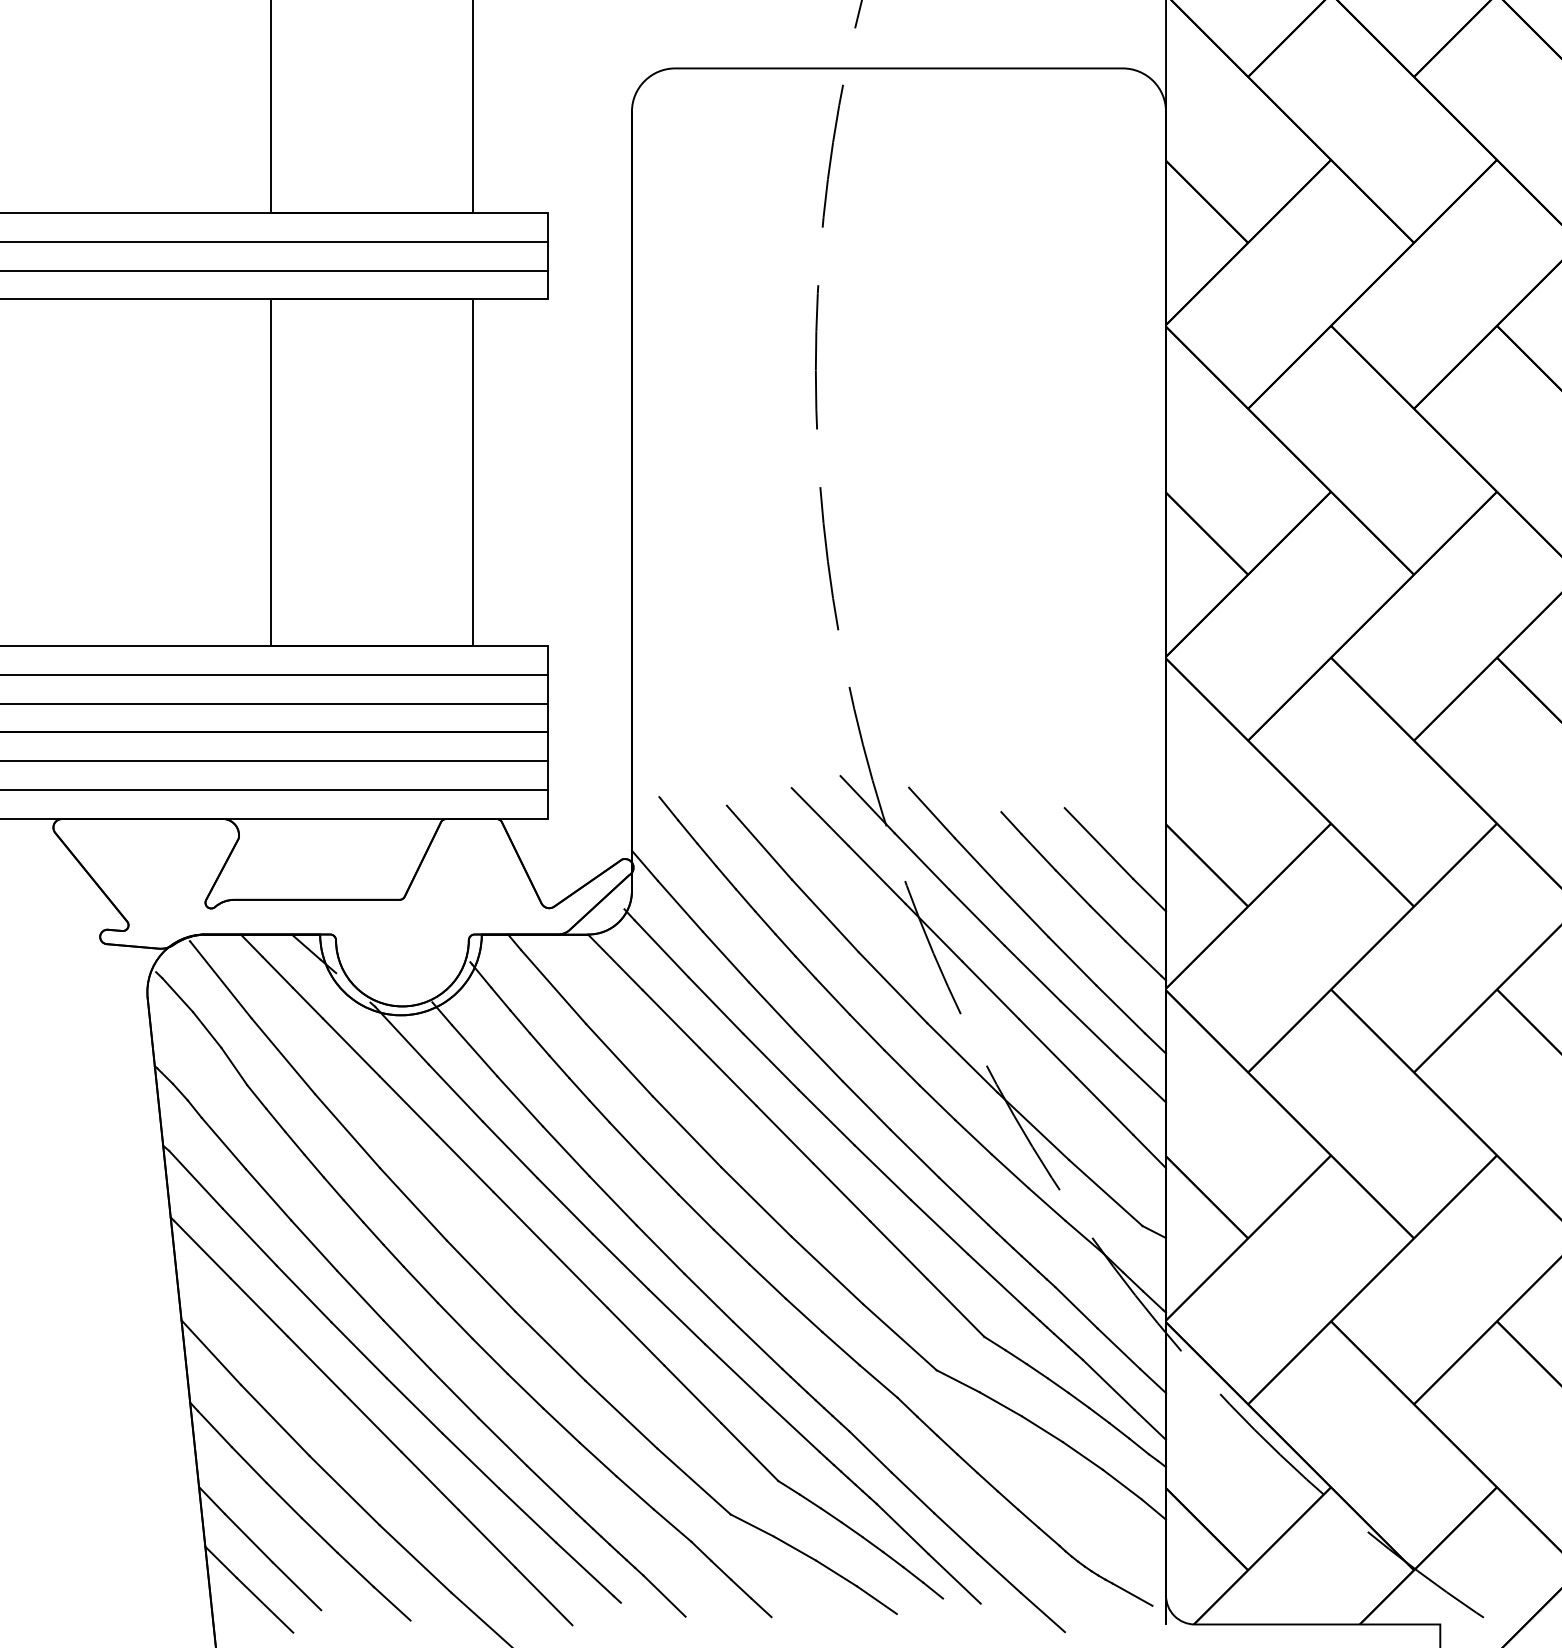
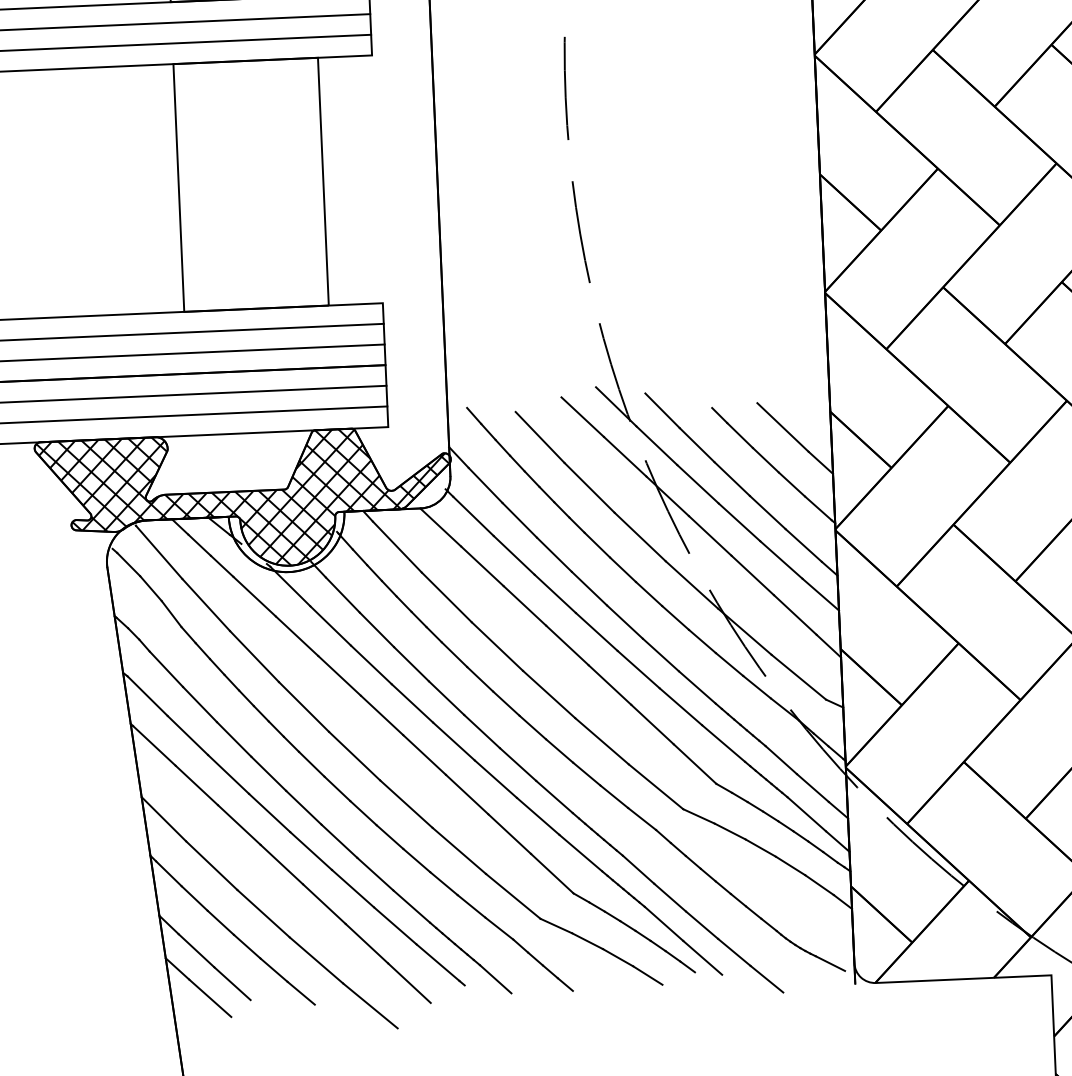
hatch: (343, 912) -> (244, 500), added

